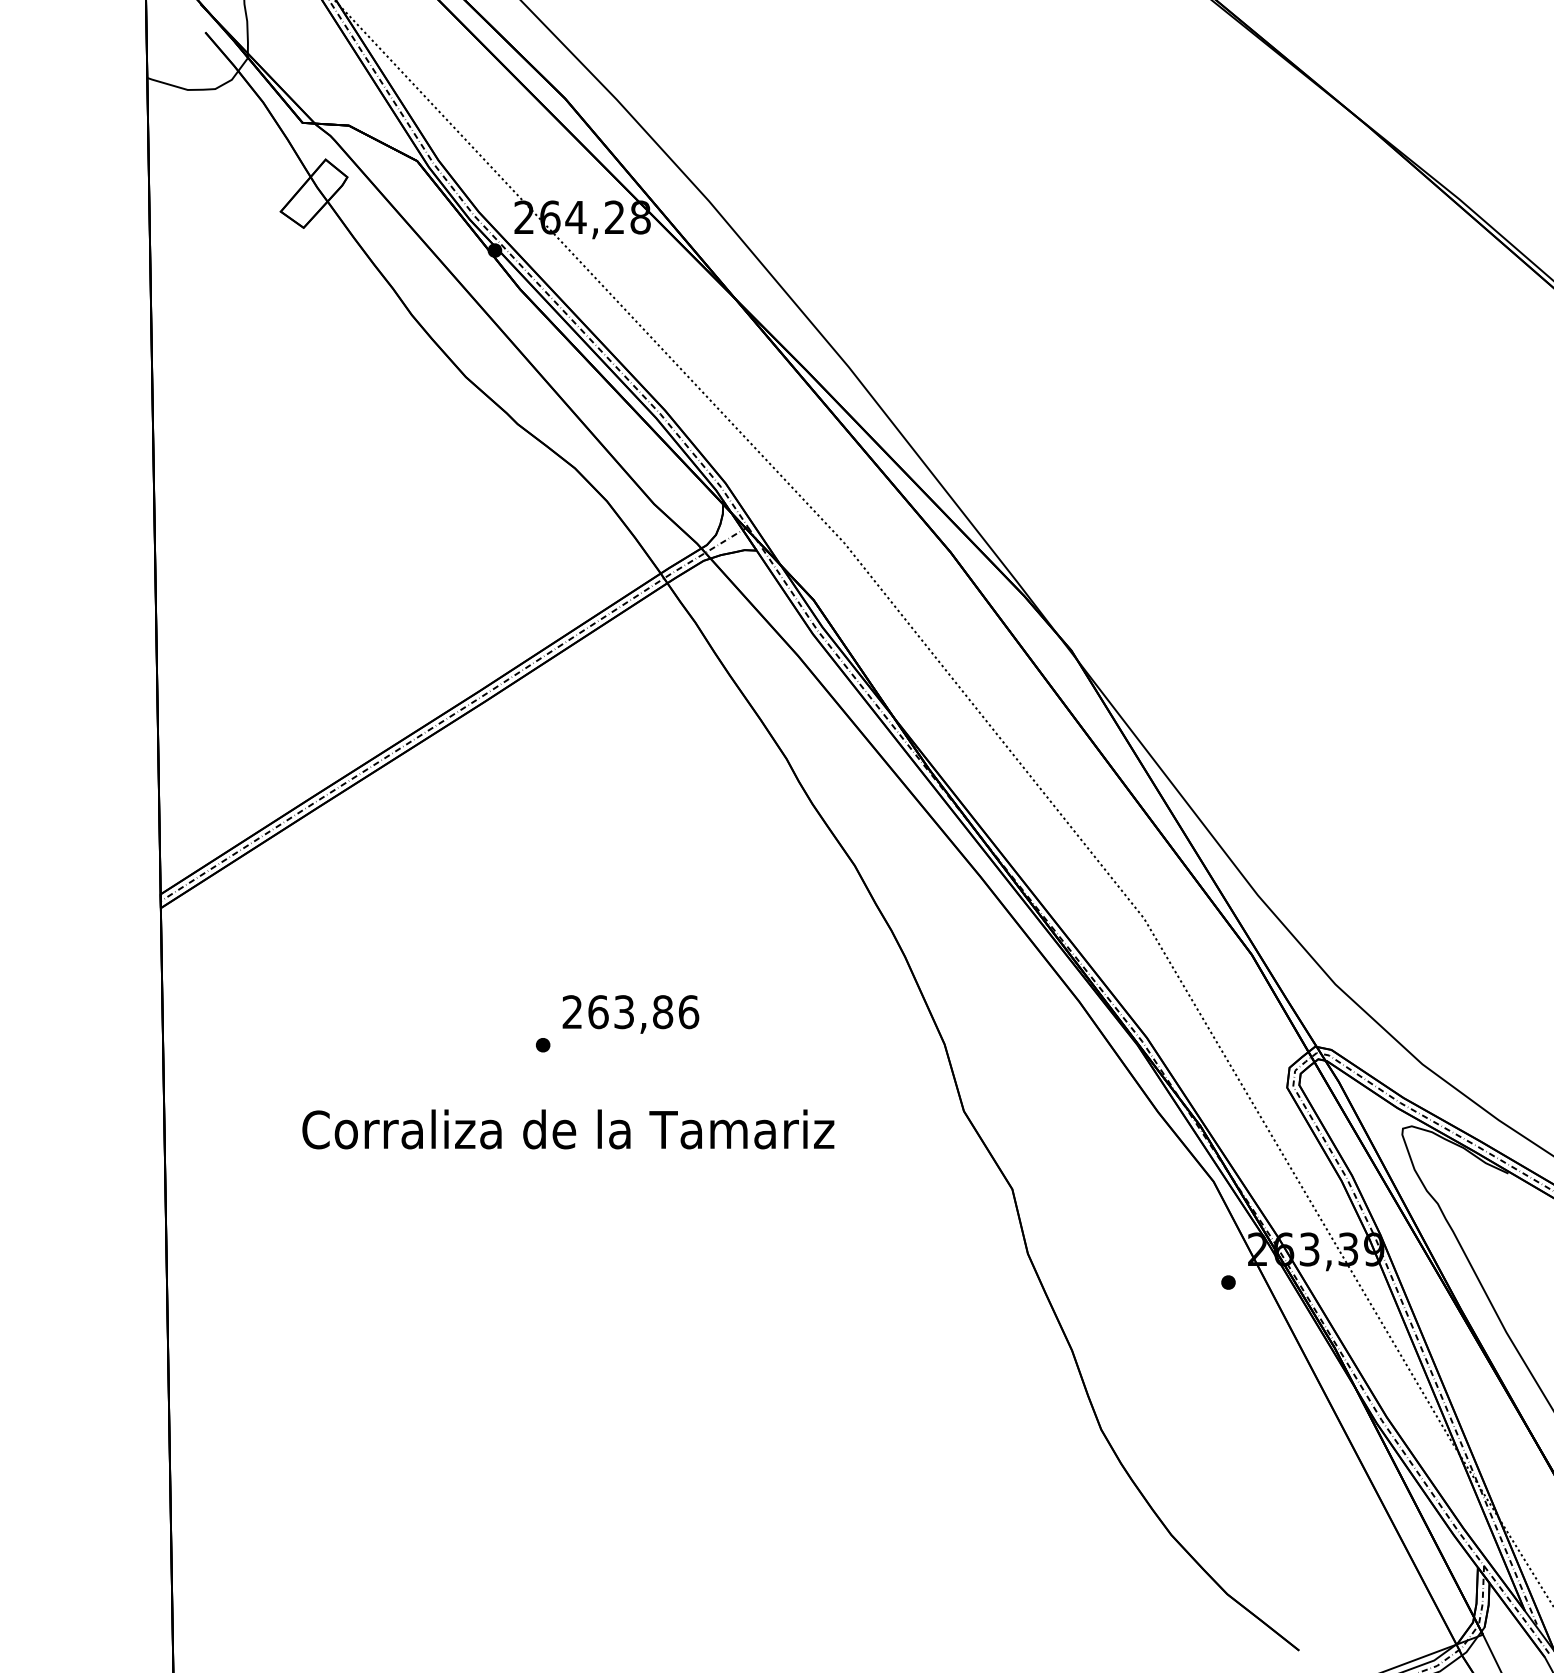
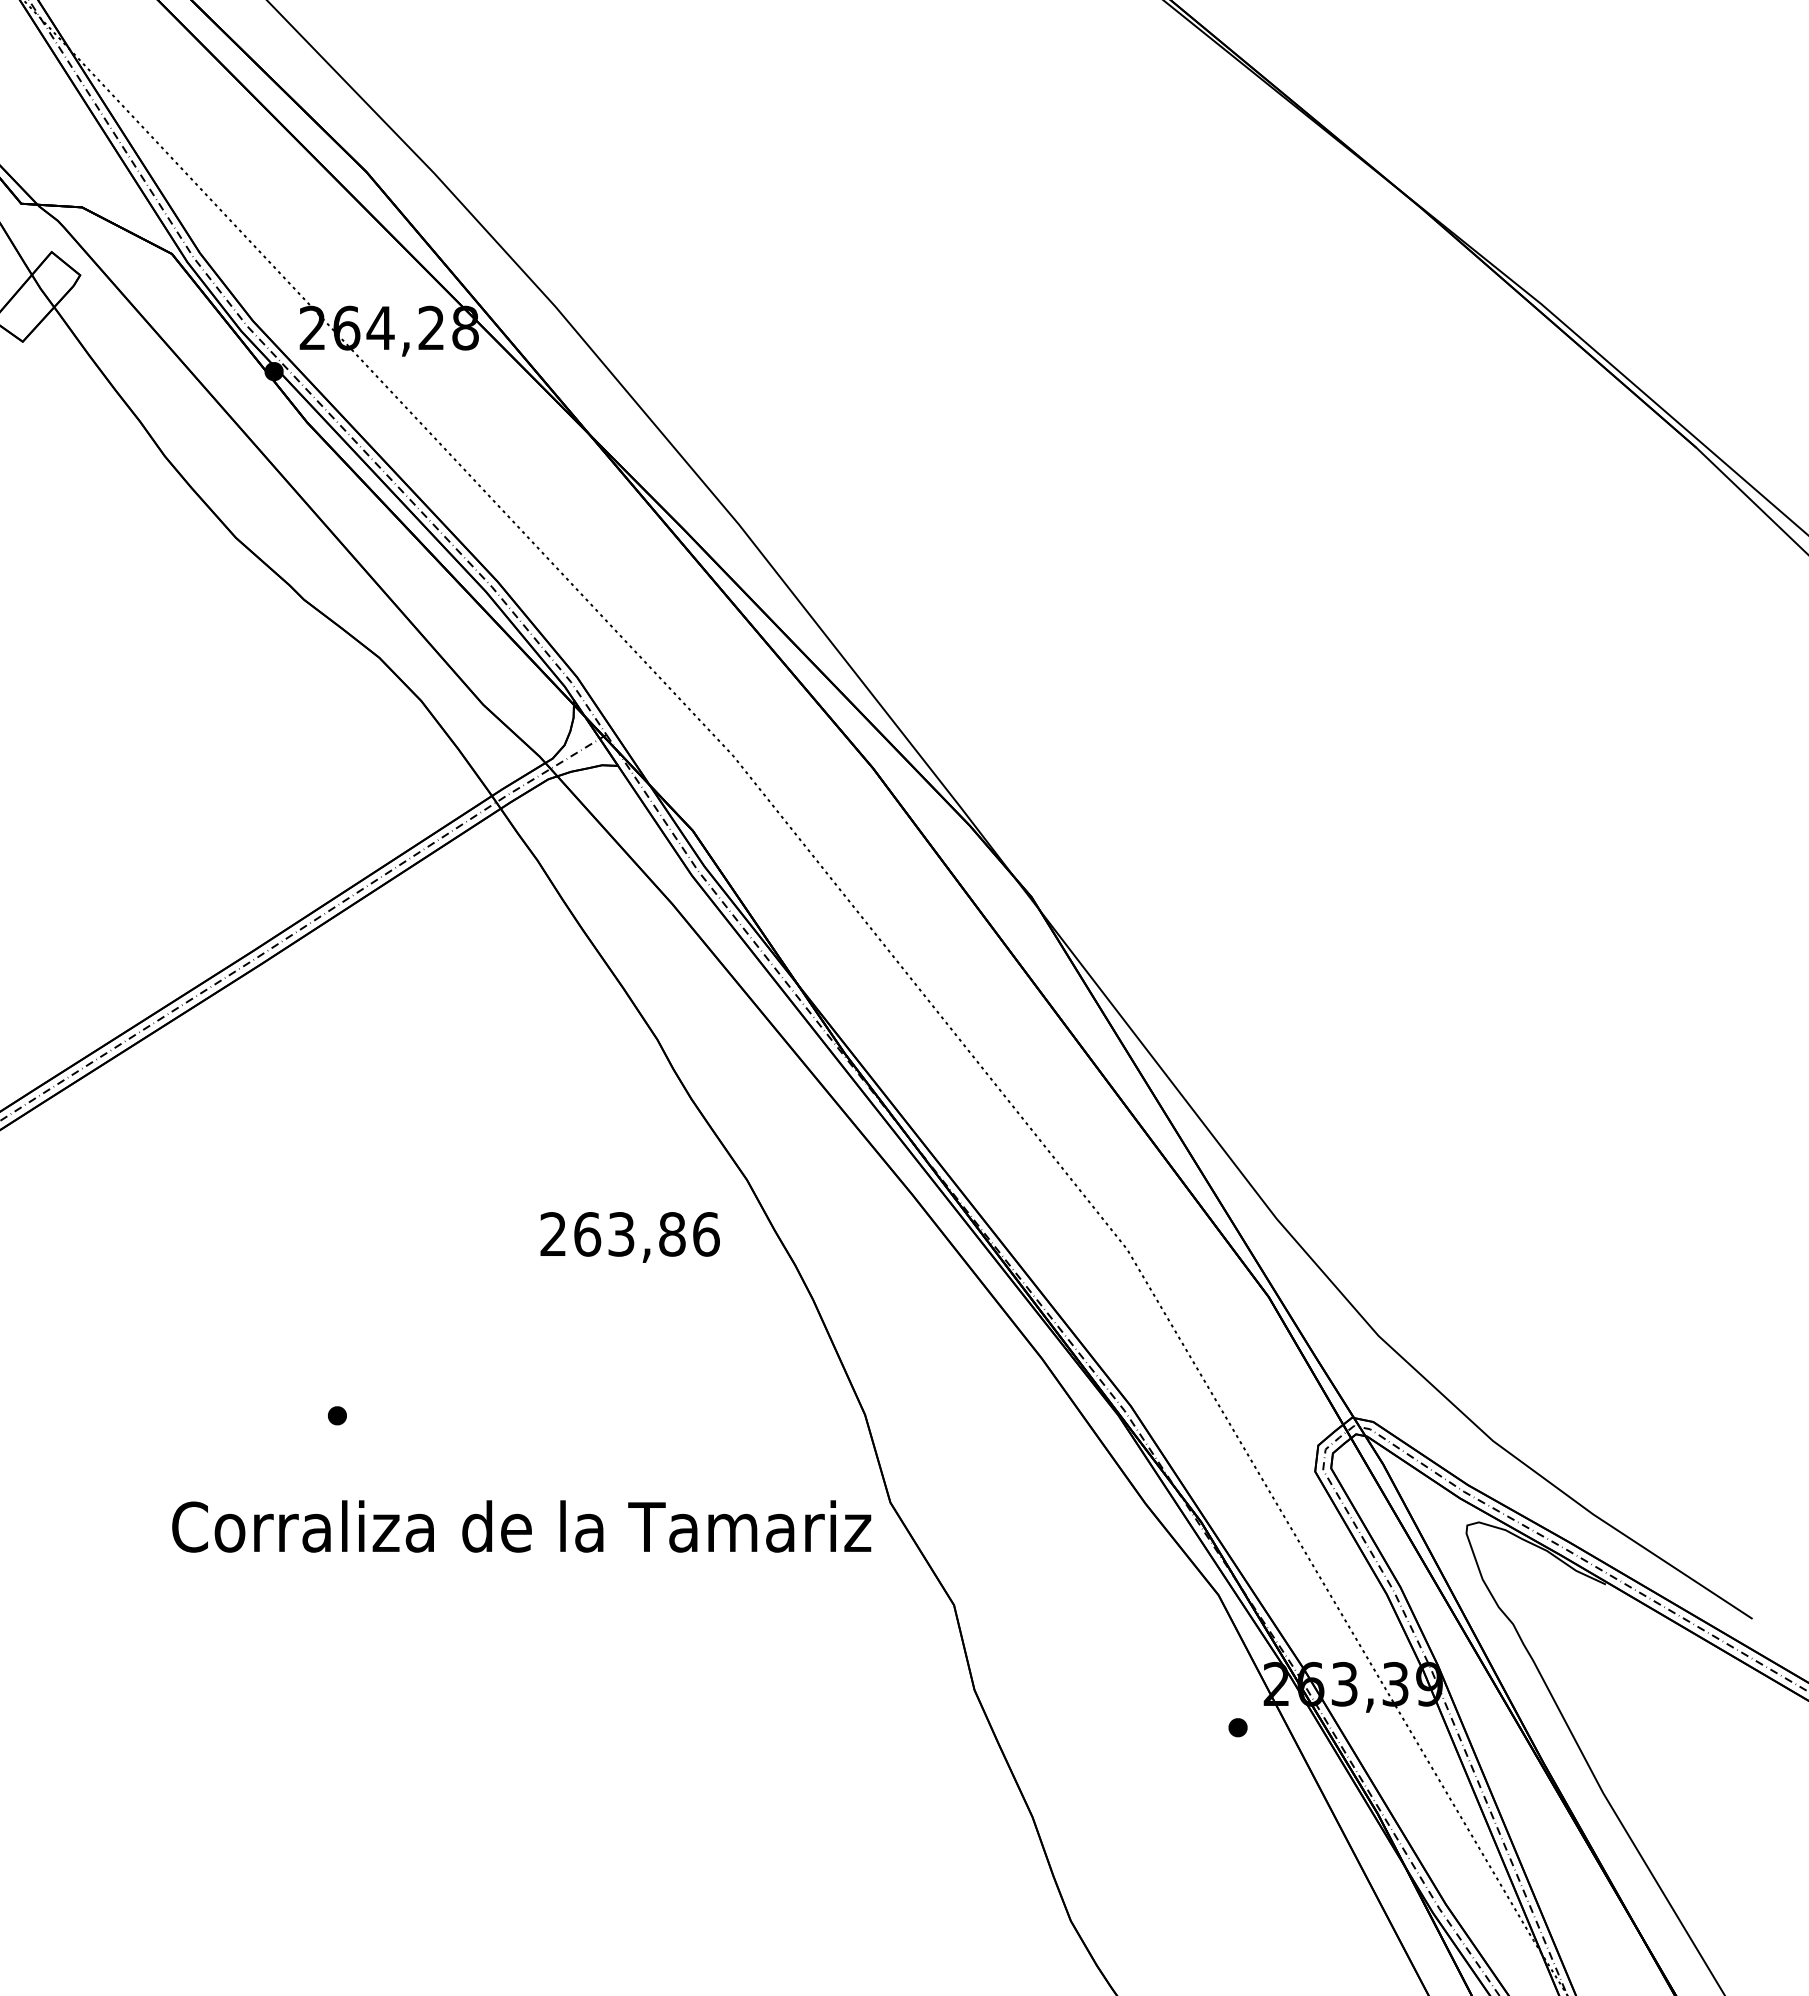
text: (630, 1014) -> (629, 1237), moved
text: (568, 1129) -> (521, 1526), moved

